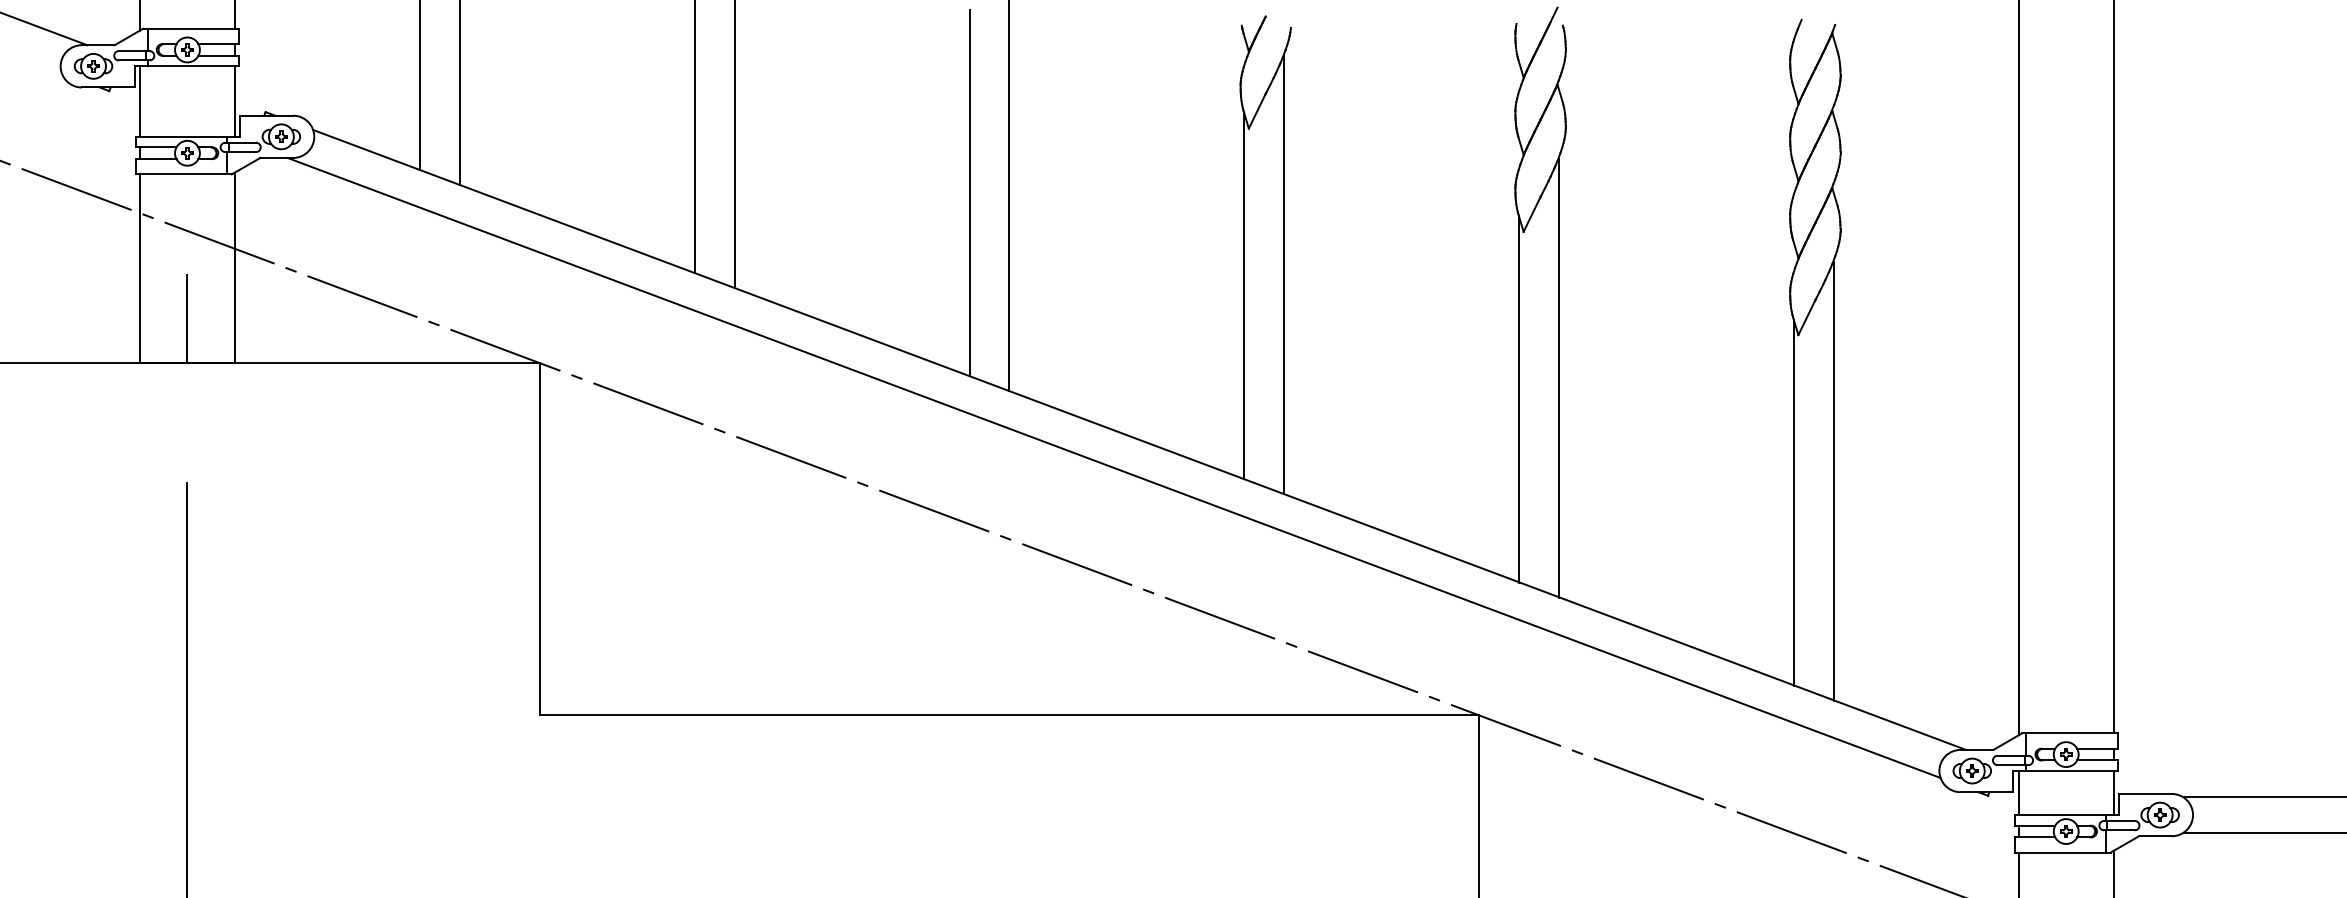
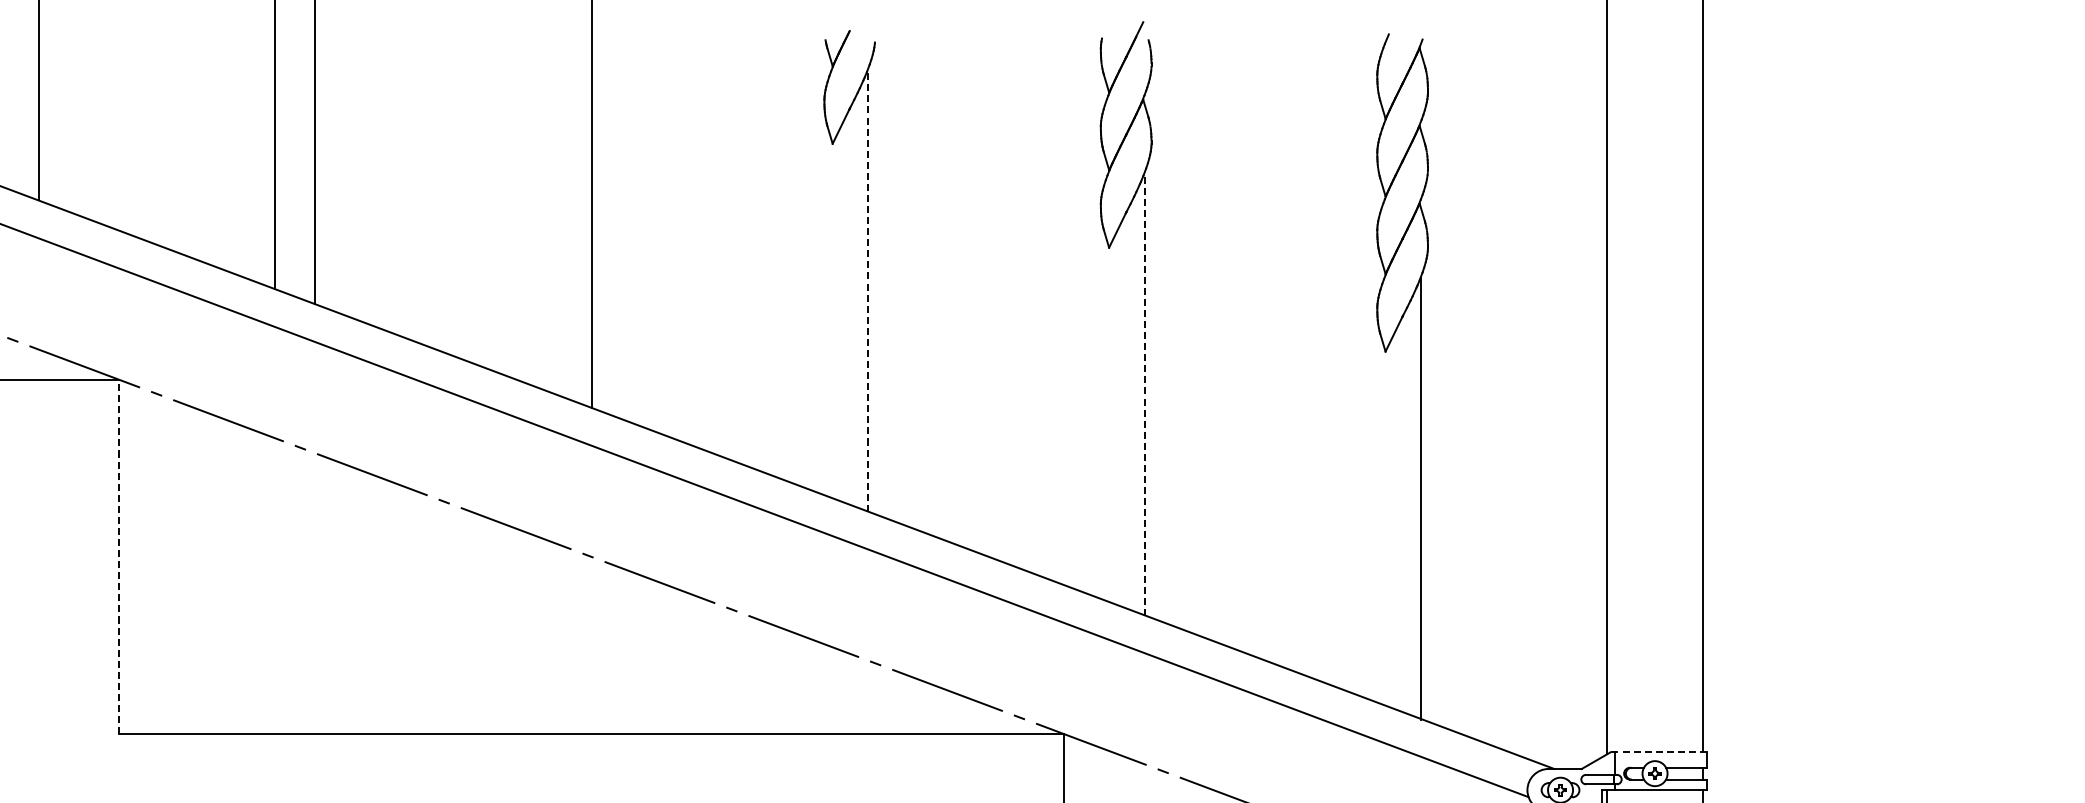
line: (969, 192) -> (551, 208), removed
line: (1284, 274) -> (868, 290), solid -> dashed
line: (1244, 296) -> (828, 312), removed
line: (1558, 378) -> (1144, 395), solid -> dashed
line: (1519, 399) -> (1104, 416), removed
line: (1793, 502) -> (1380, 520), removed
line: (539, 538) -> (119, 556), solid -> dashed
line: (2069, 733) -> (1658, 752), solid -> dashed

